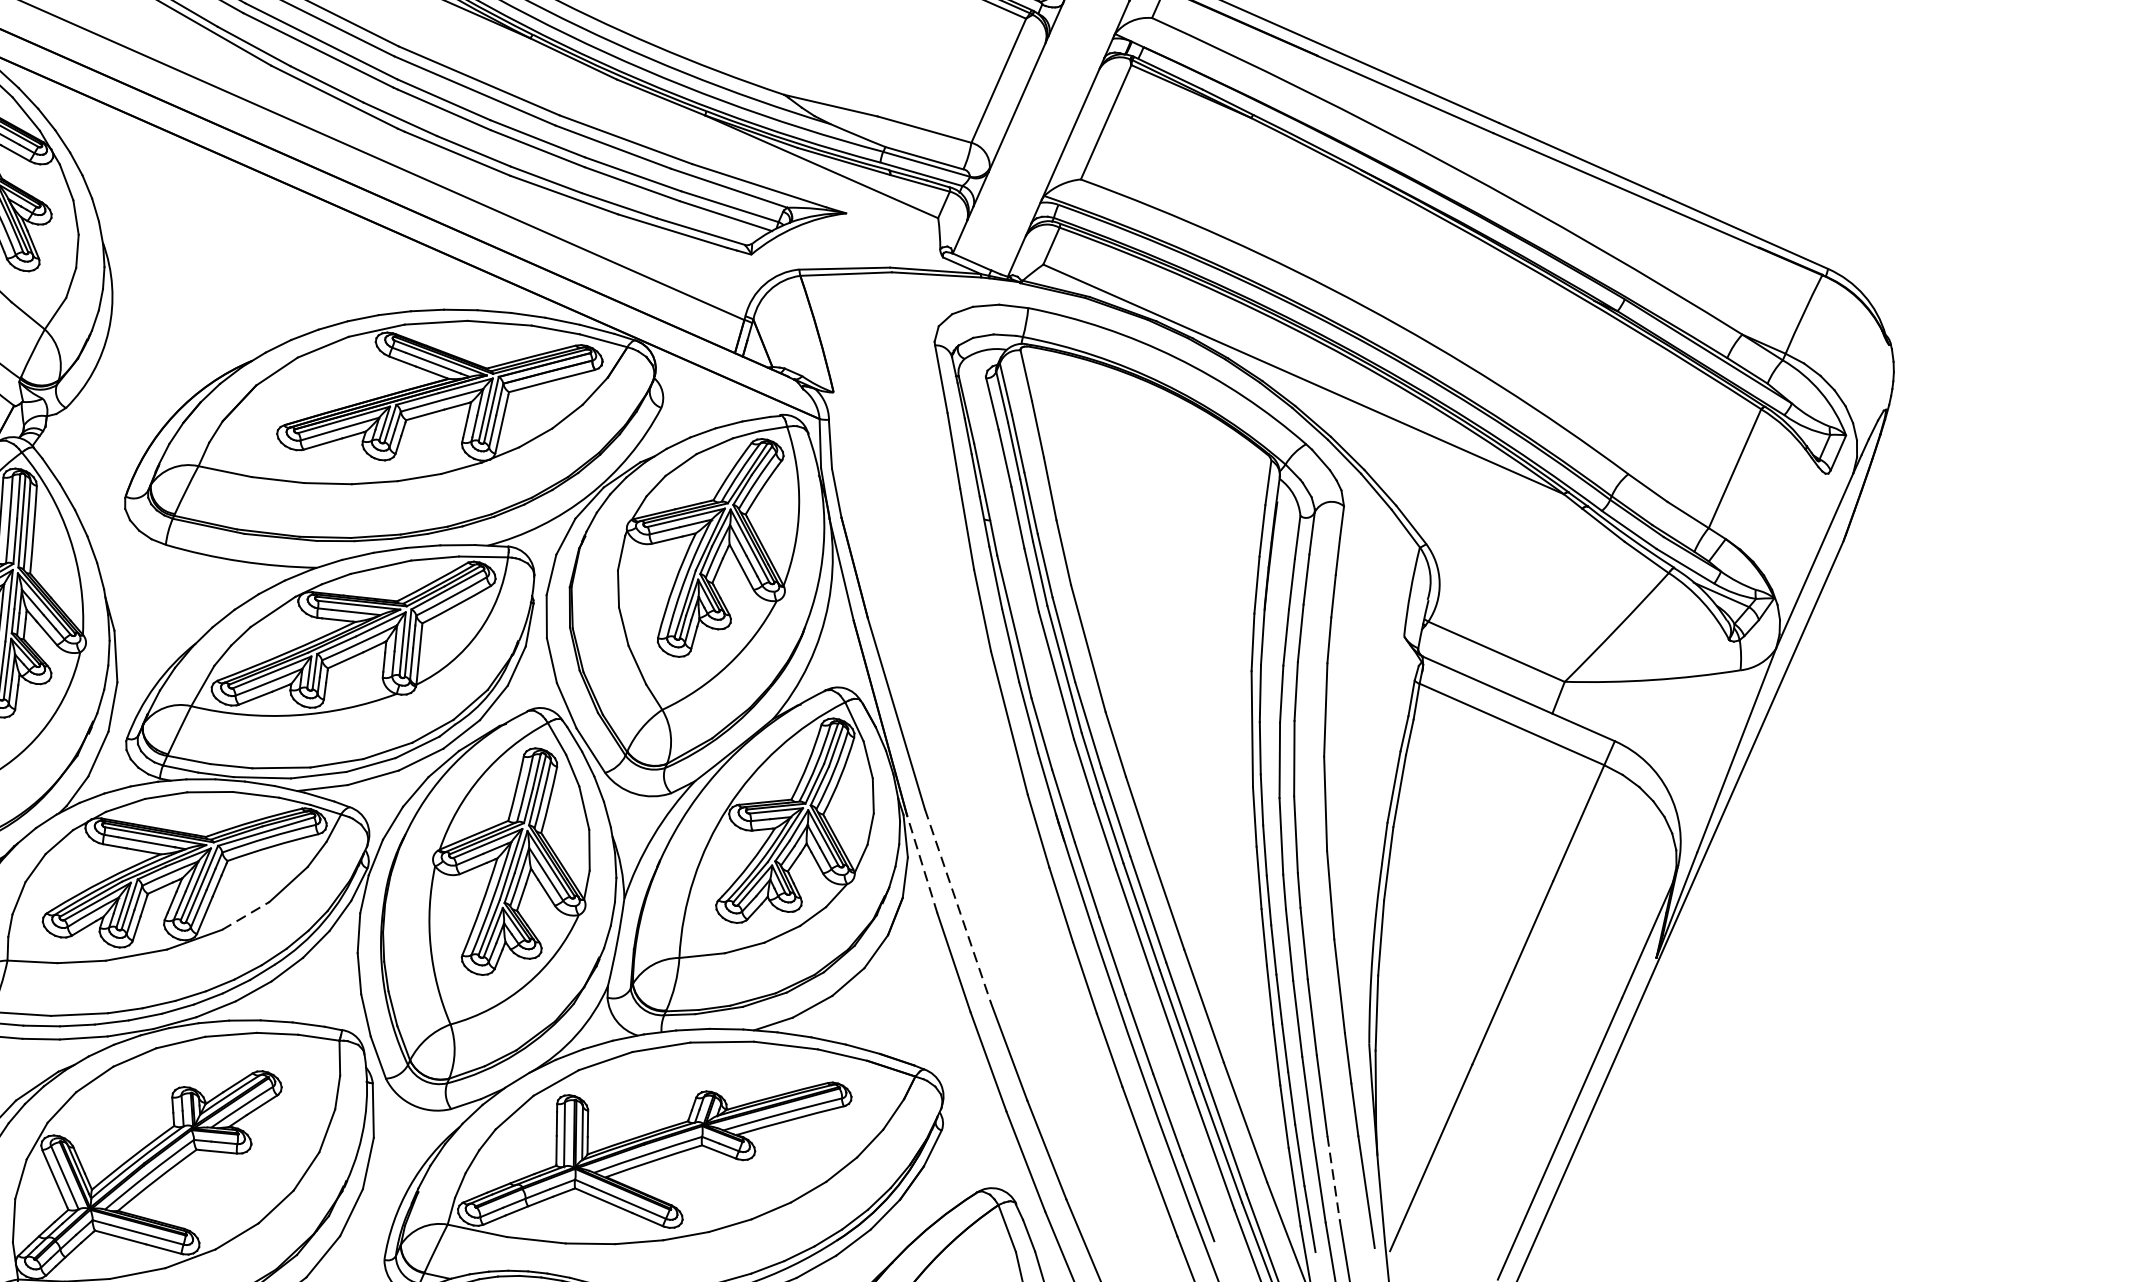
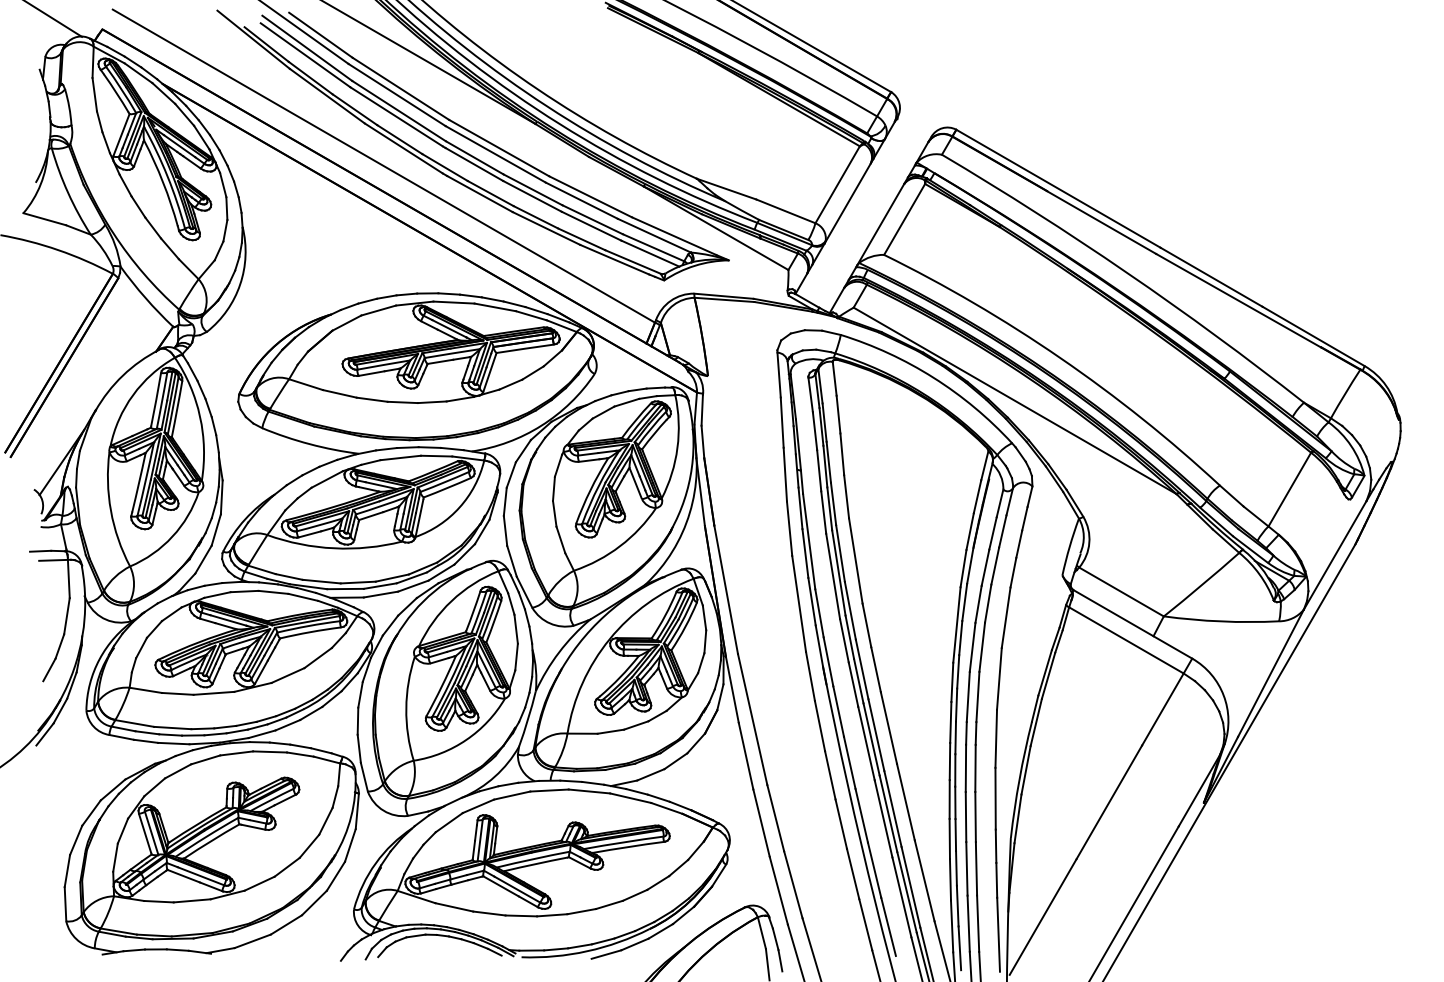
line: (922, 863) -> (732, 689), dashed -> solid
line: (957, 907) -> (752, 720), dashed -> solid
line: (246, 915) -> (288, 675), dashed -> solid
line: (1334, 1179) -> (978, 924), dashed -> solid

